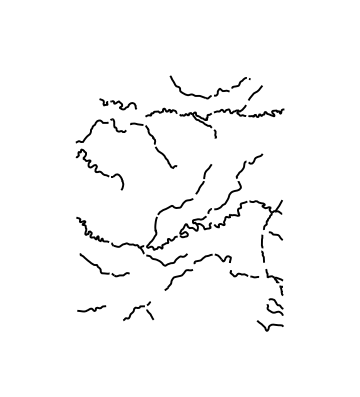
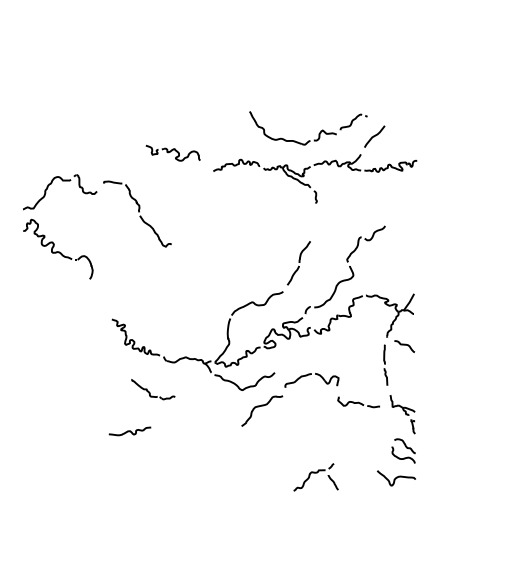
part: (118, 173) -> (85, 254), moved
part: (104, 265) -> (153, 389), size x0.6
curve: (91, 308) -> (129, 430), moved
part: (138, 310) -> (316, 476), moved

